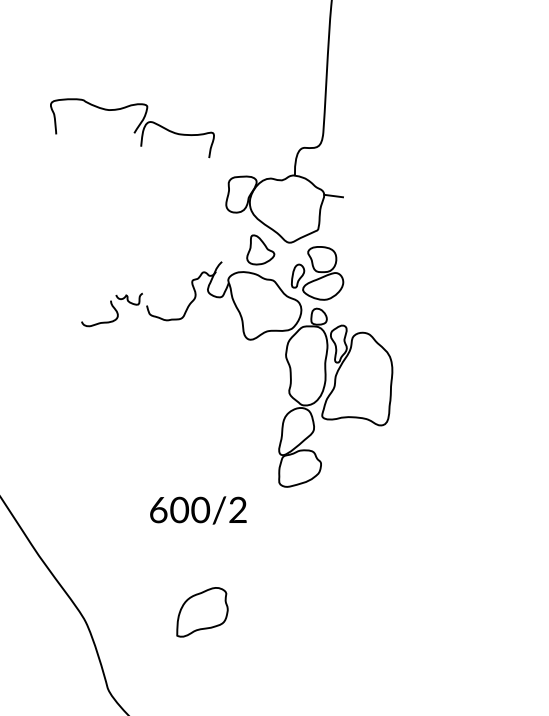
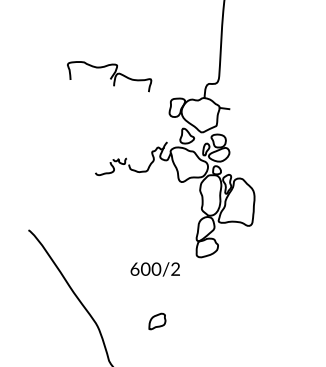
part: (132, 127) -> (109, 76), moved
part: (202, 612) -> (157, 321), size x0.62

